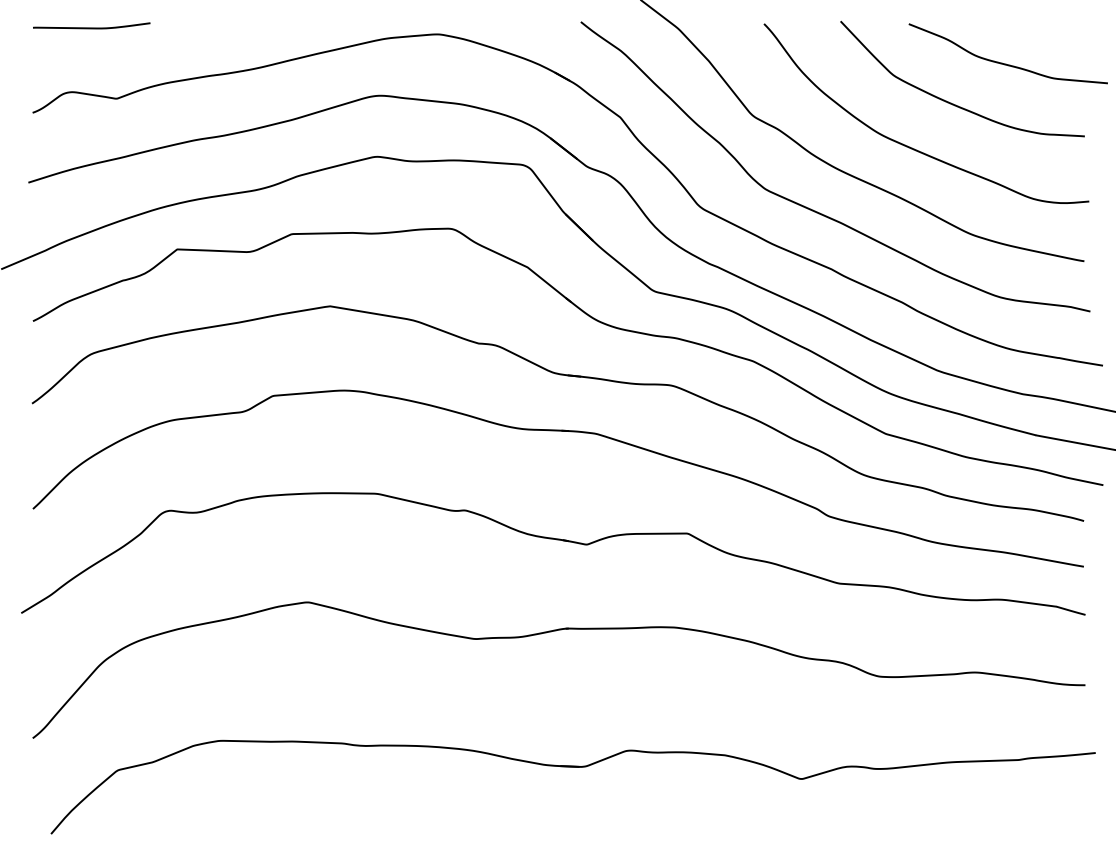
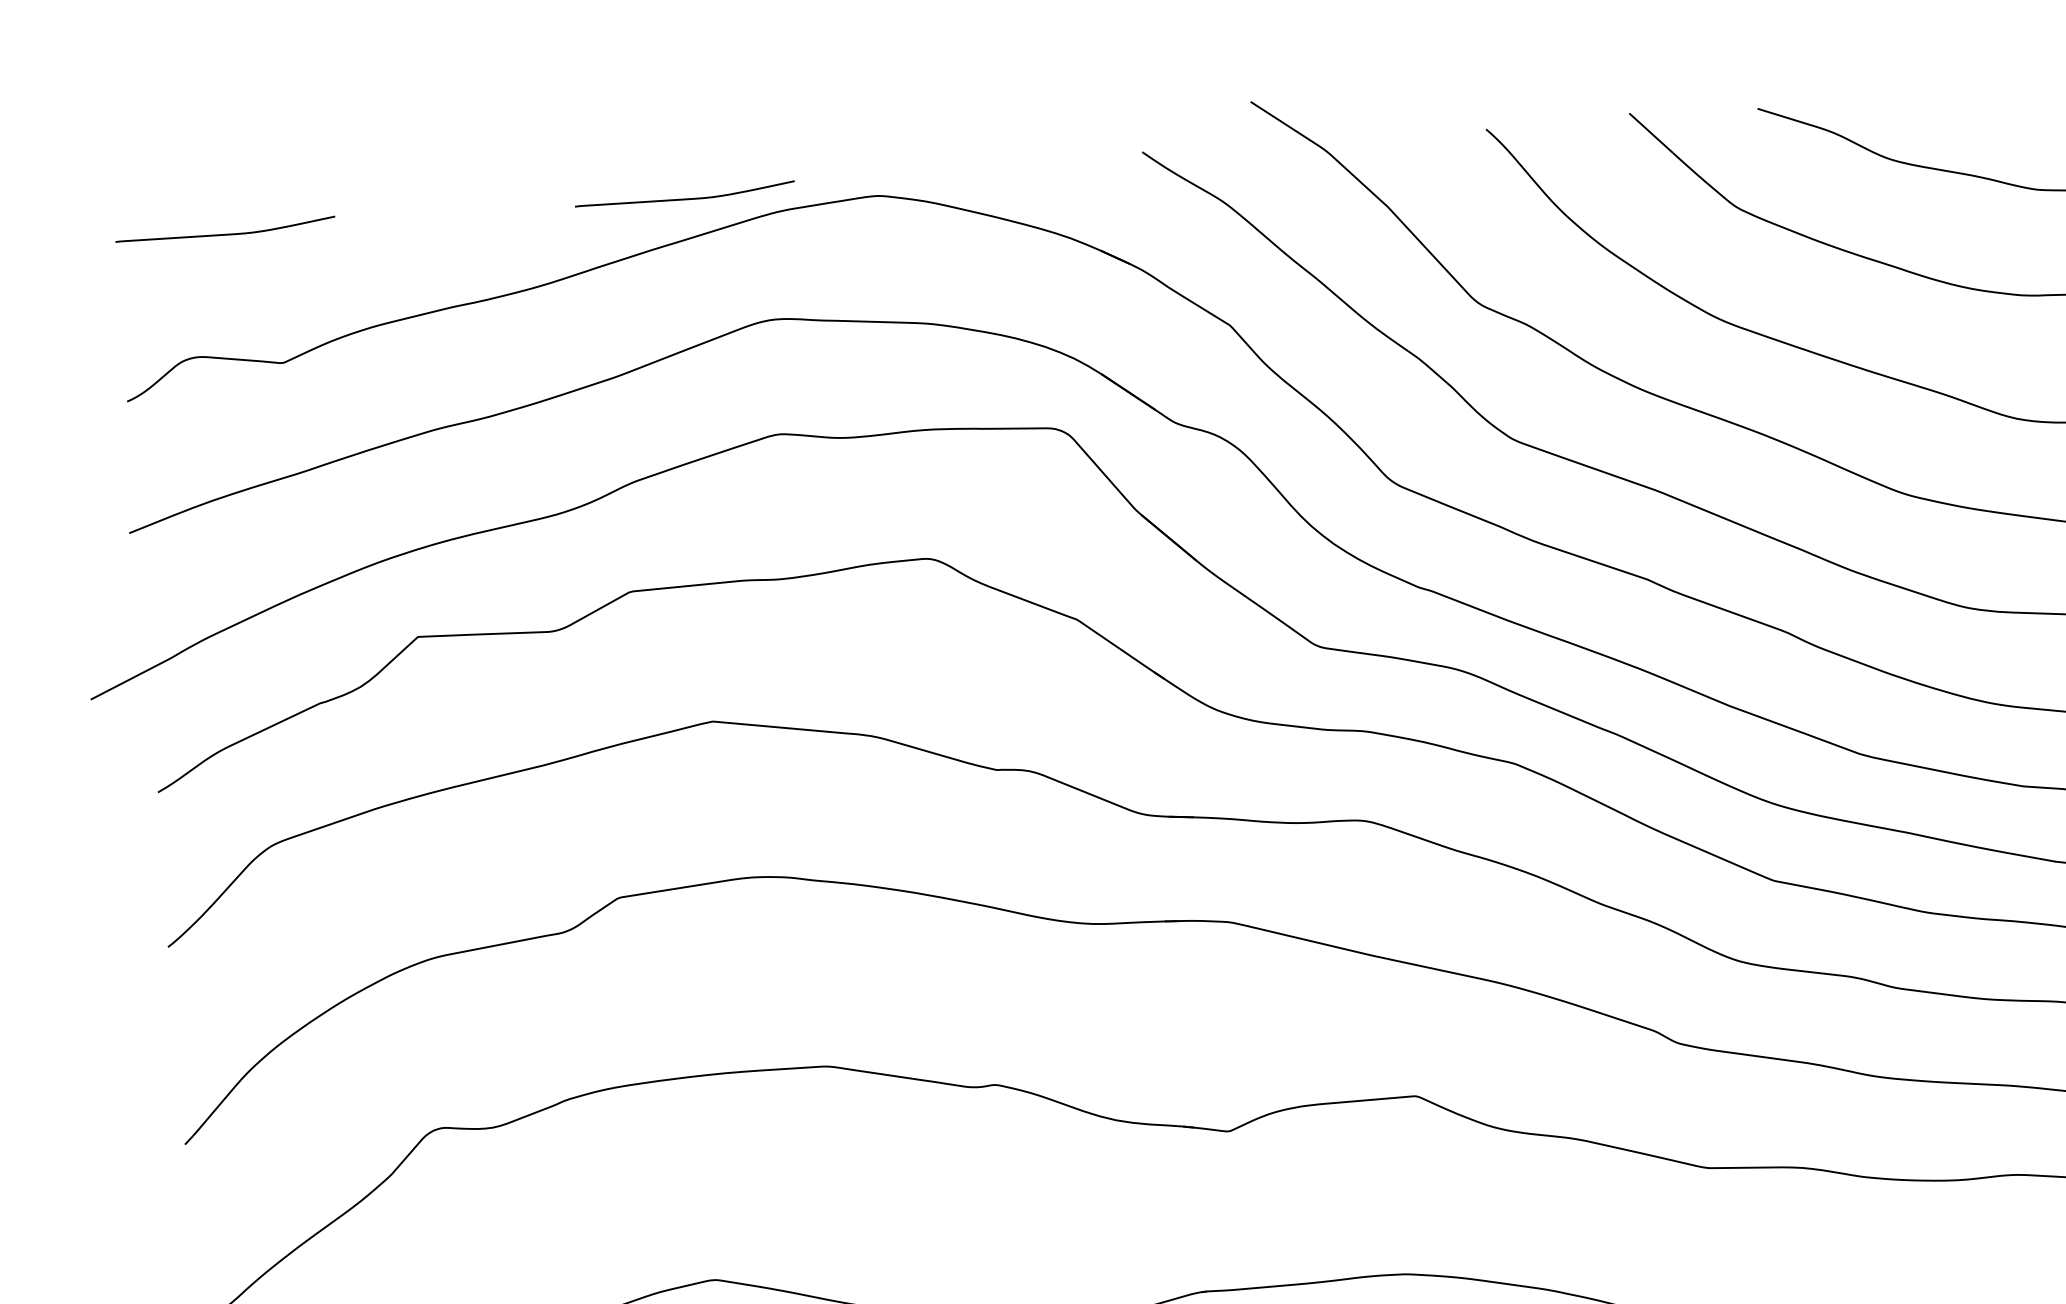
curve: (336, 27) -> (684, 197), added

